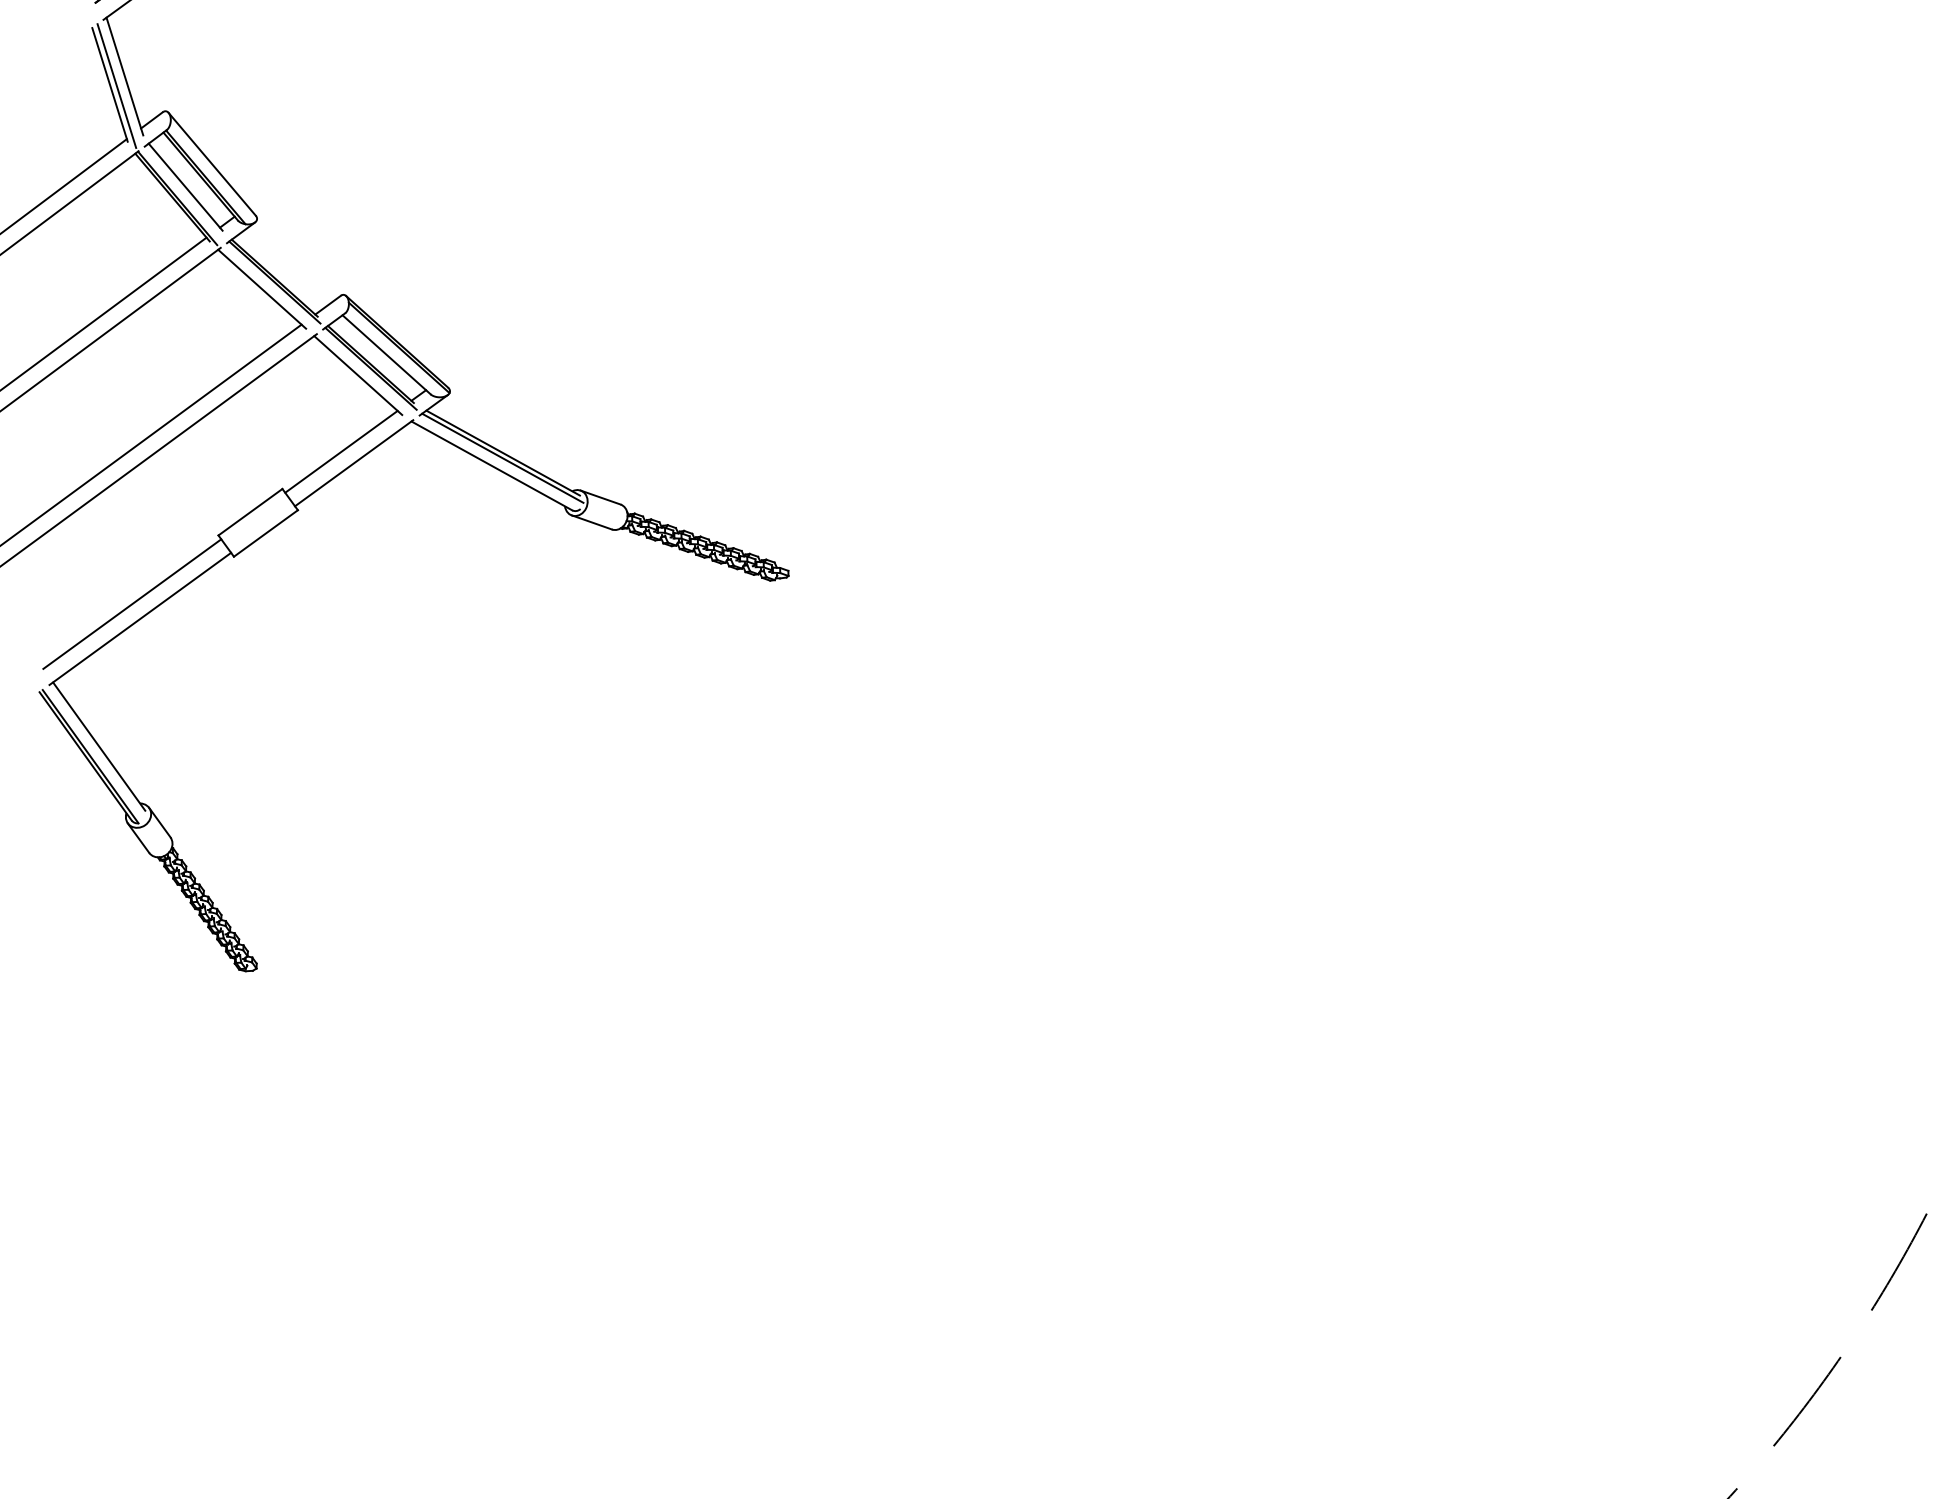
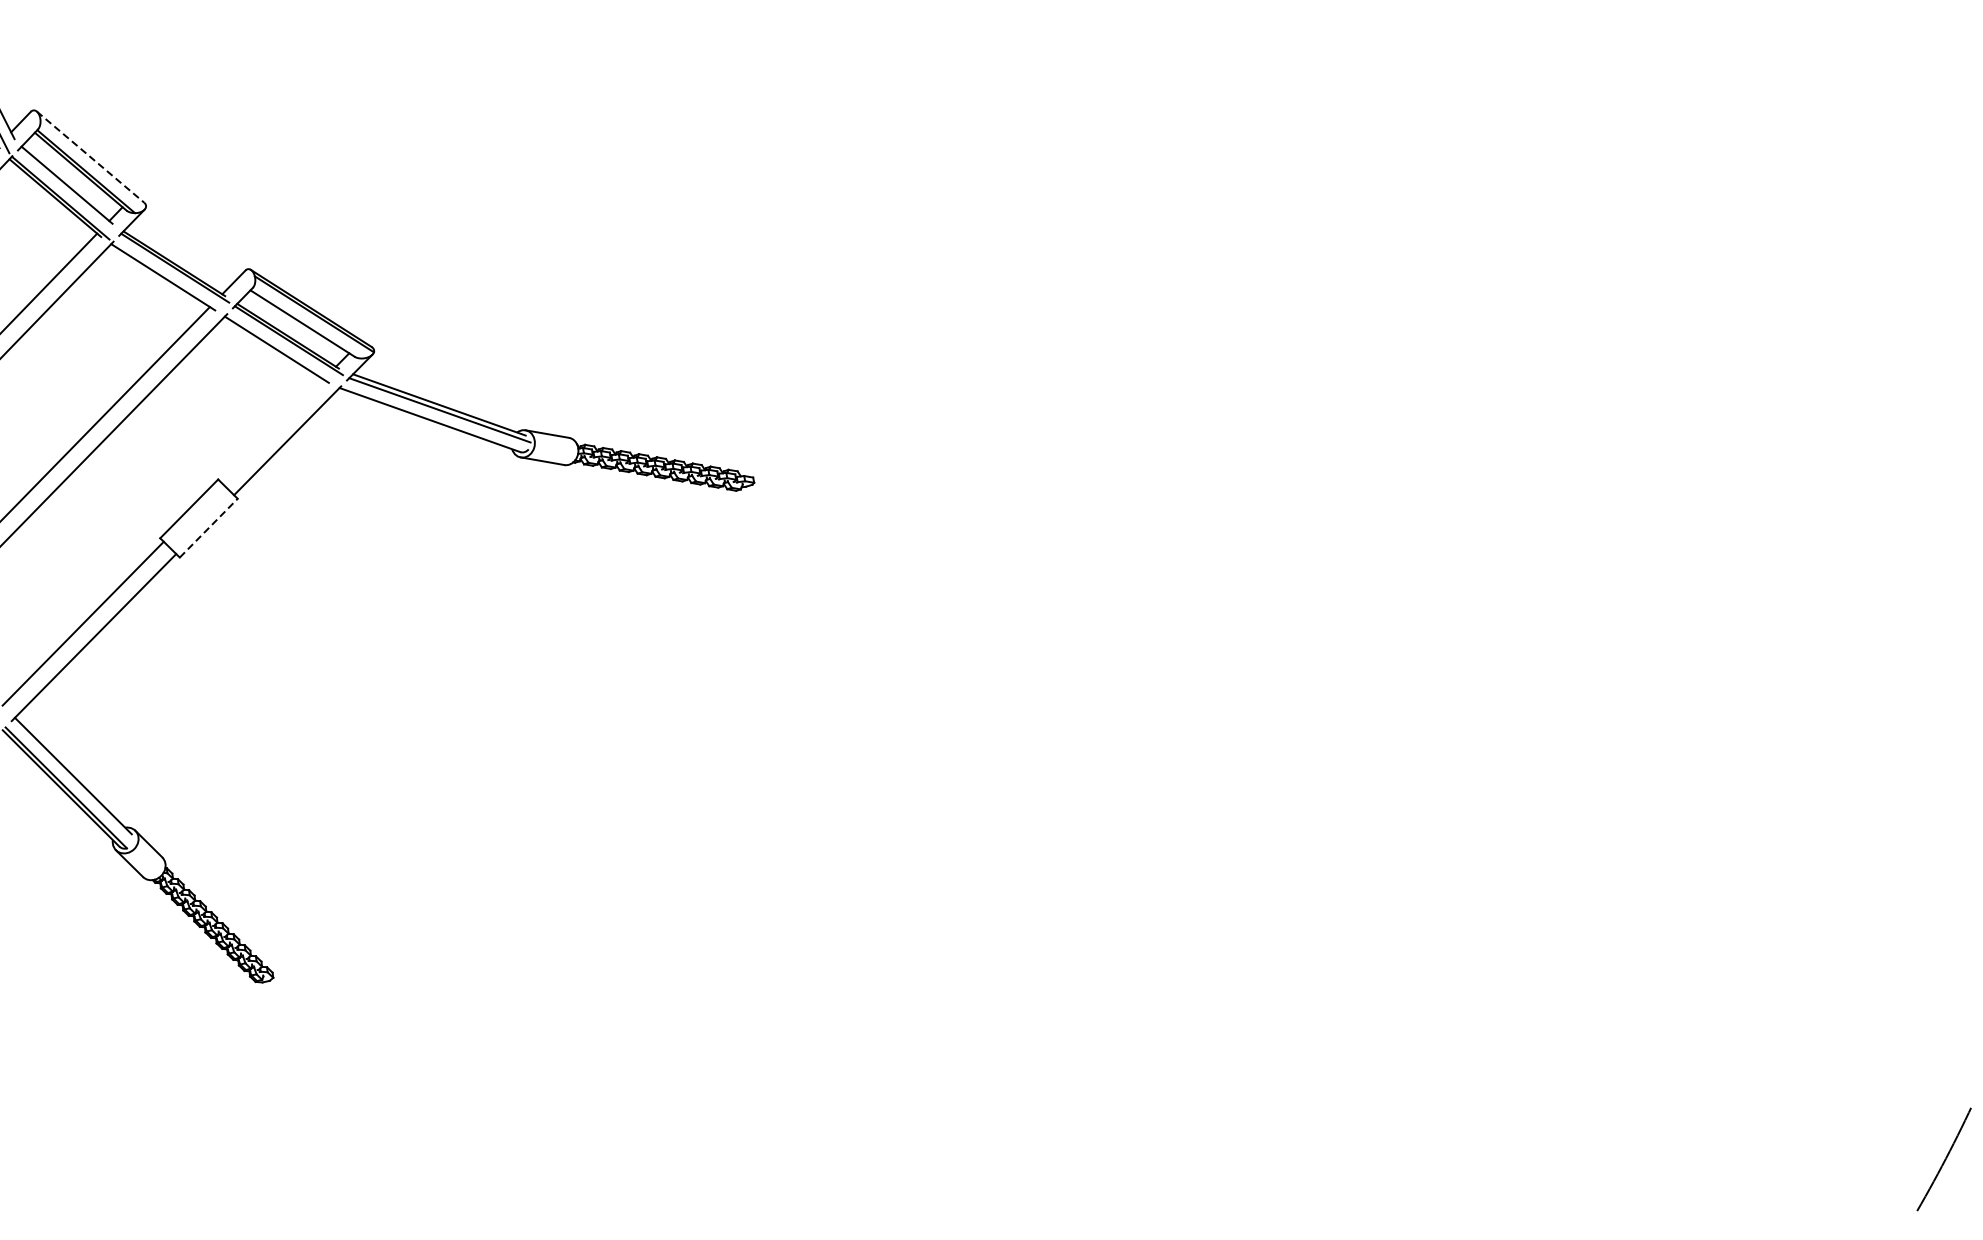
line: (212, 164) -> (90, 157), solid -> dashed
line: (341, 451) -> (272, 430), removed
line: (265, 533) -> (208, 528), solid -> dashed

